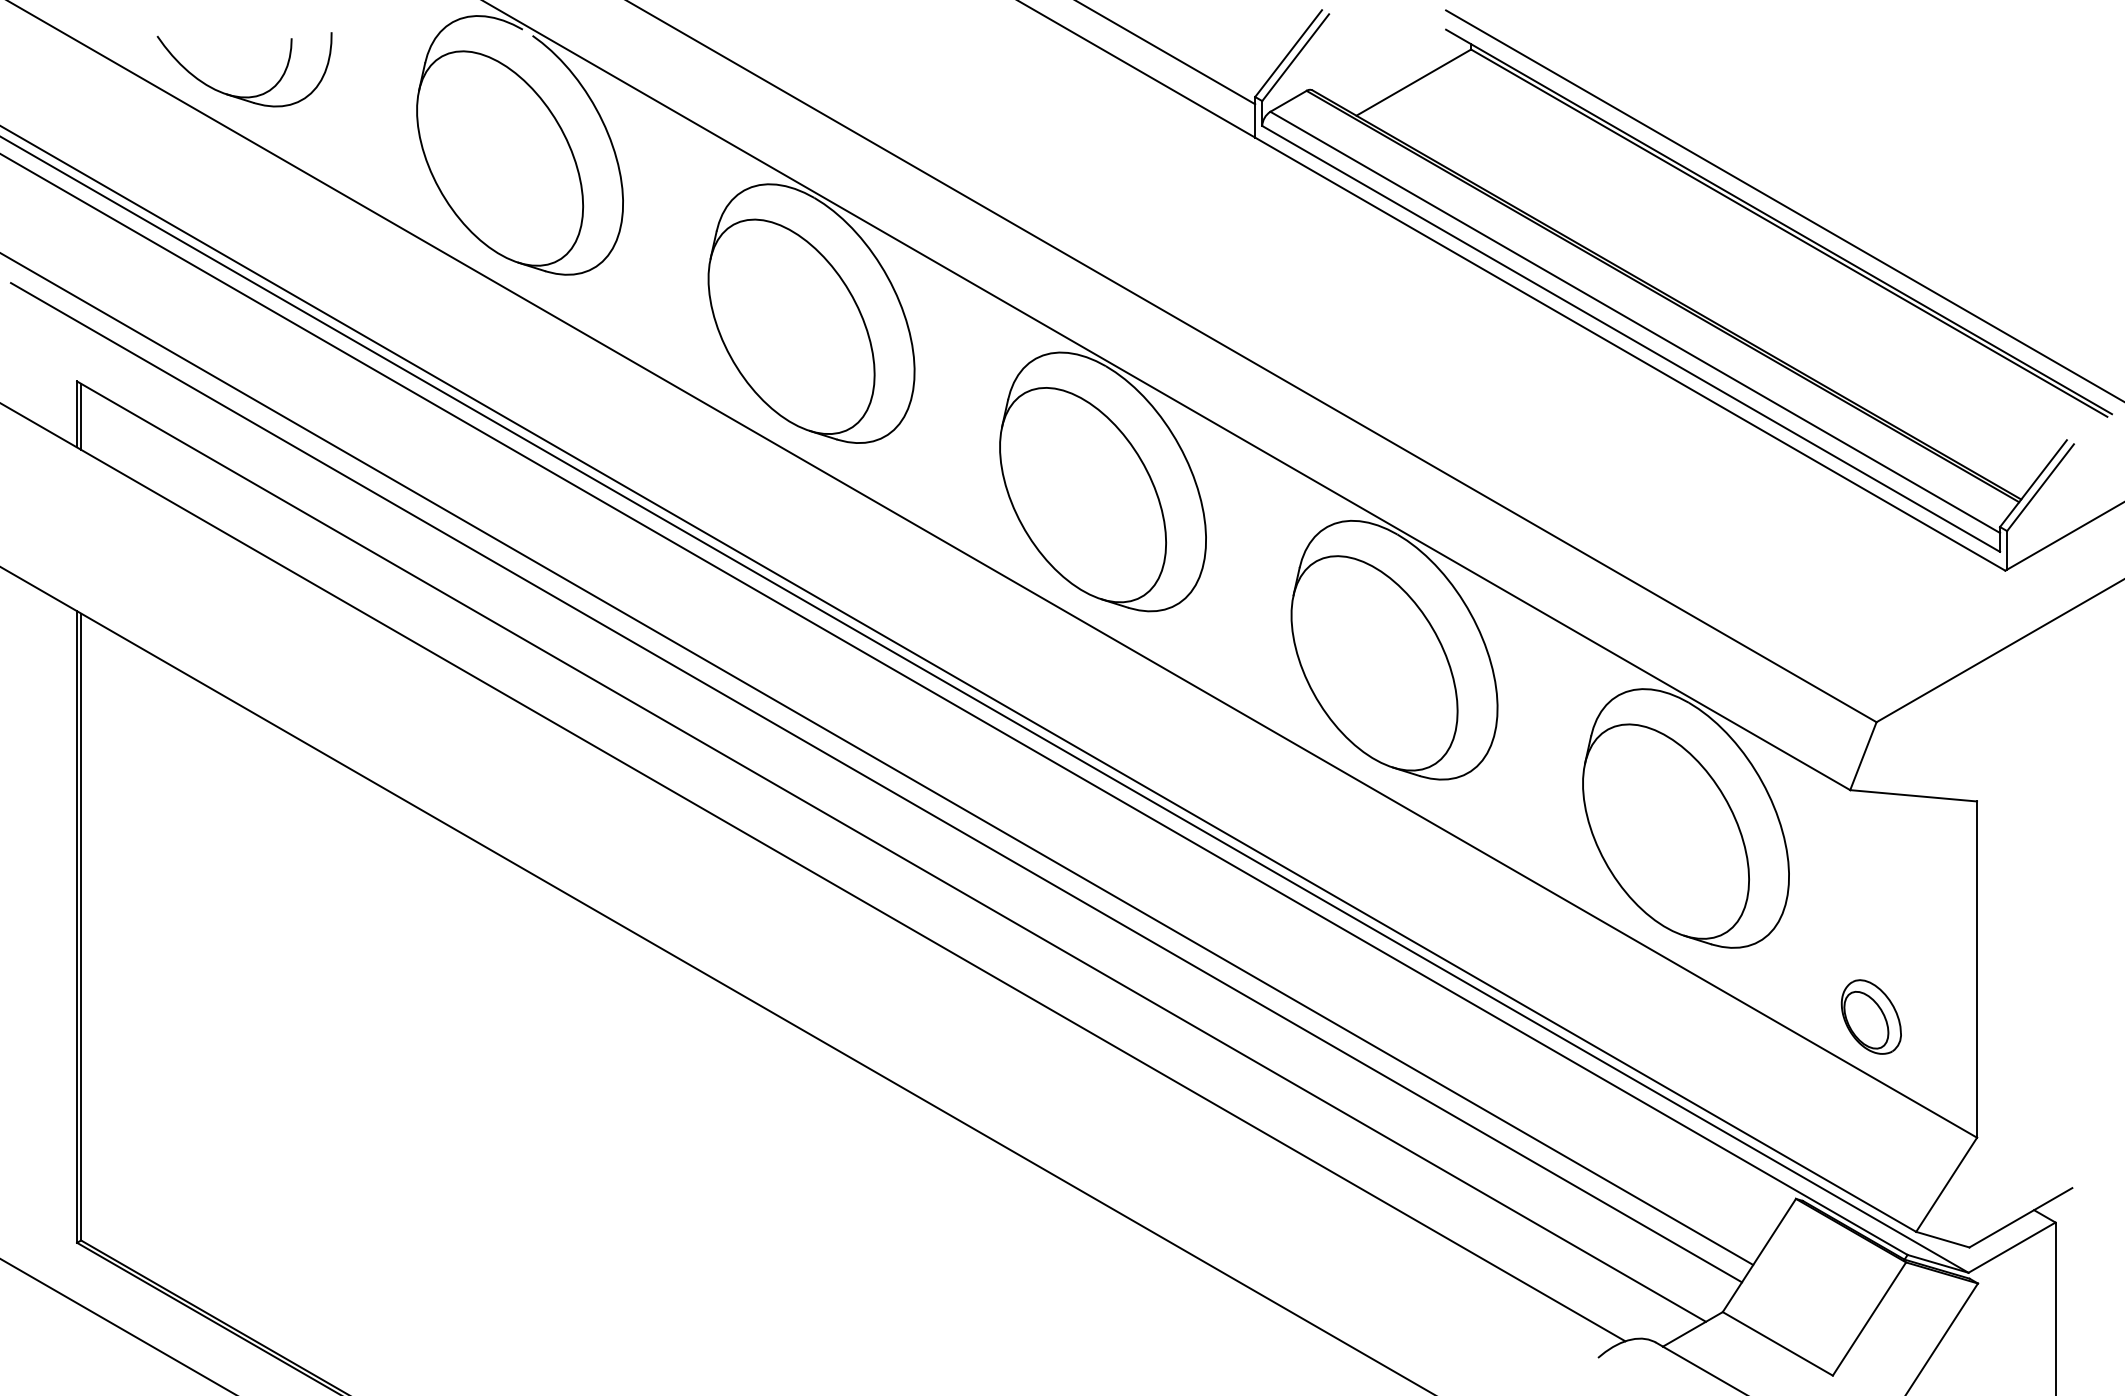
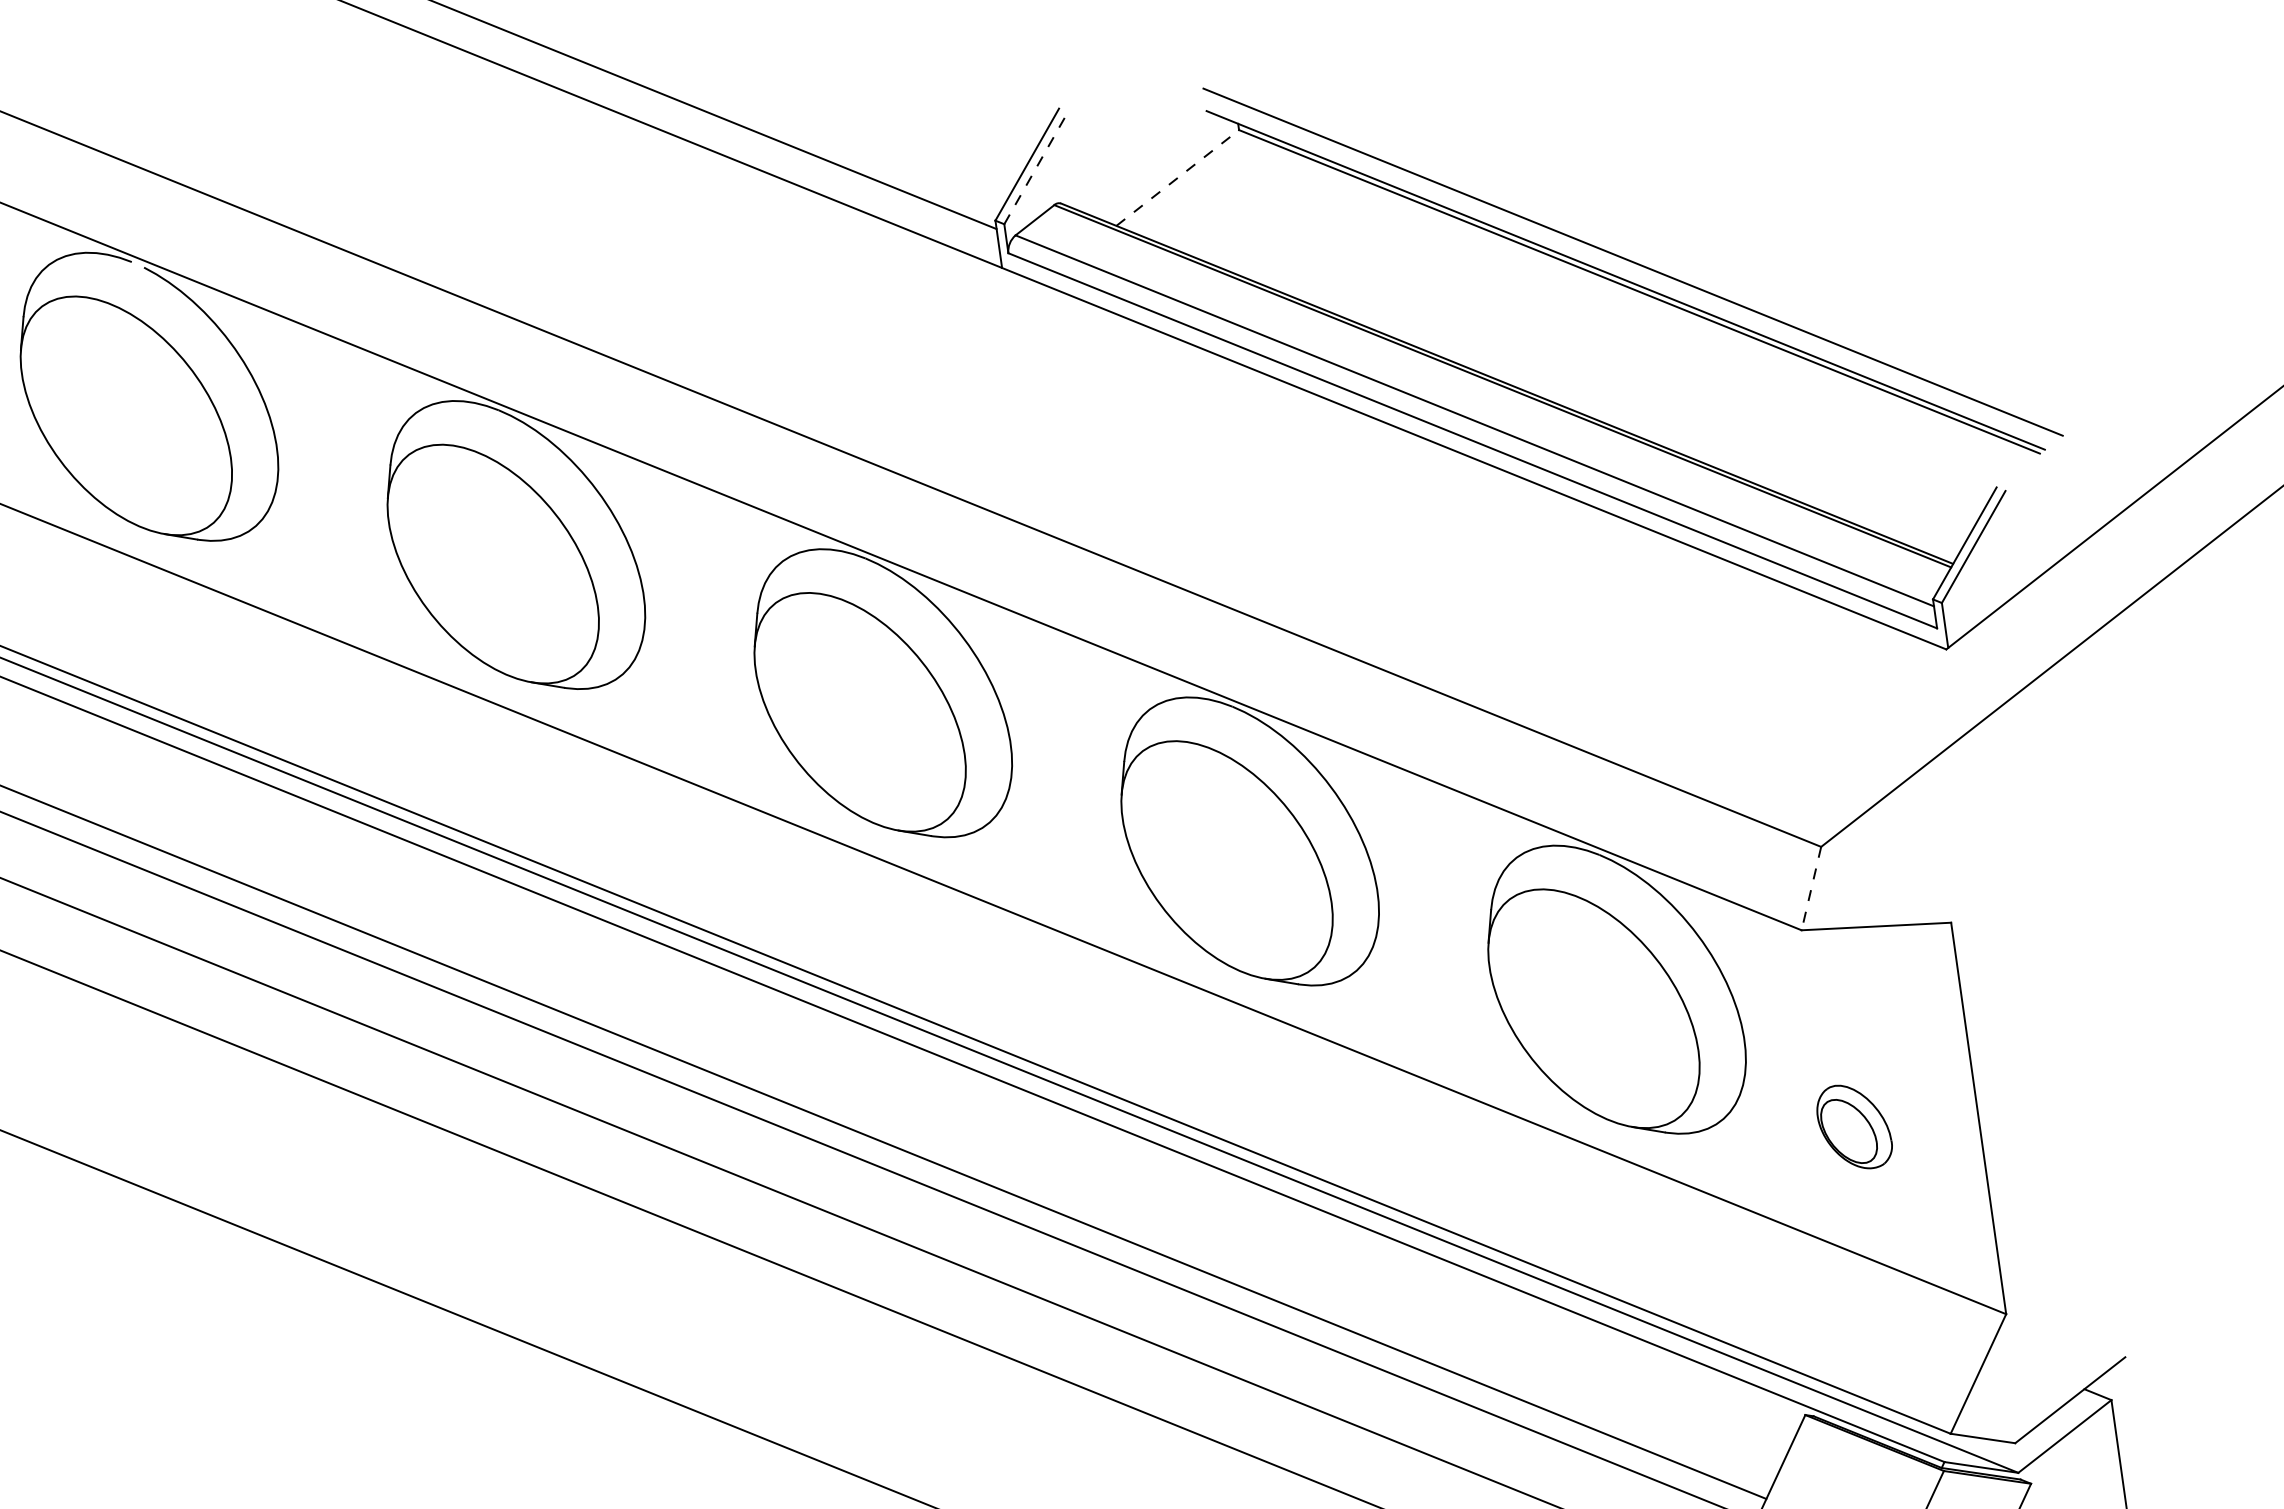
line: (1295, 57) -> (1035, 168), solid -> dashed
line: (1414, 82) -> (1178, 177), solid -> dashed
line: (1863, 756) -> (1811, 888), solid -> dashed
part: (1870, 1016) -> (1853, 1126), moved

